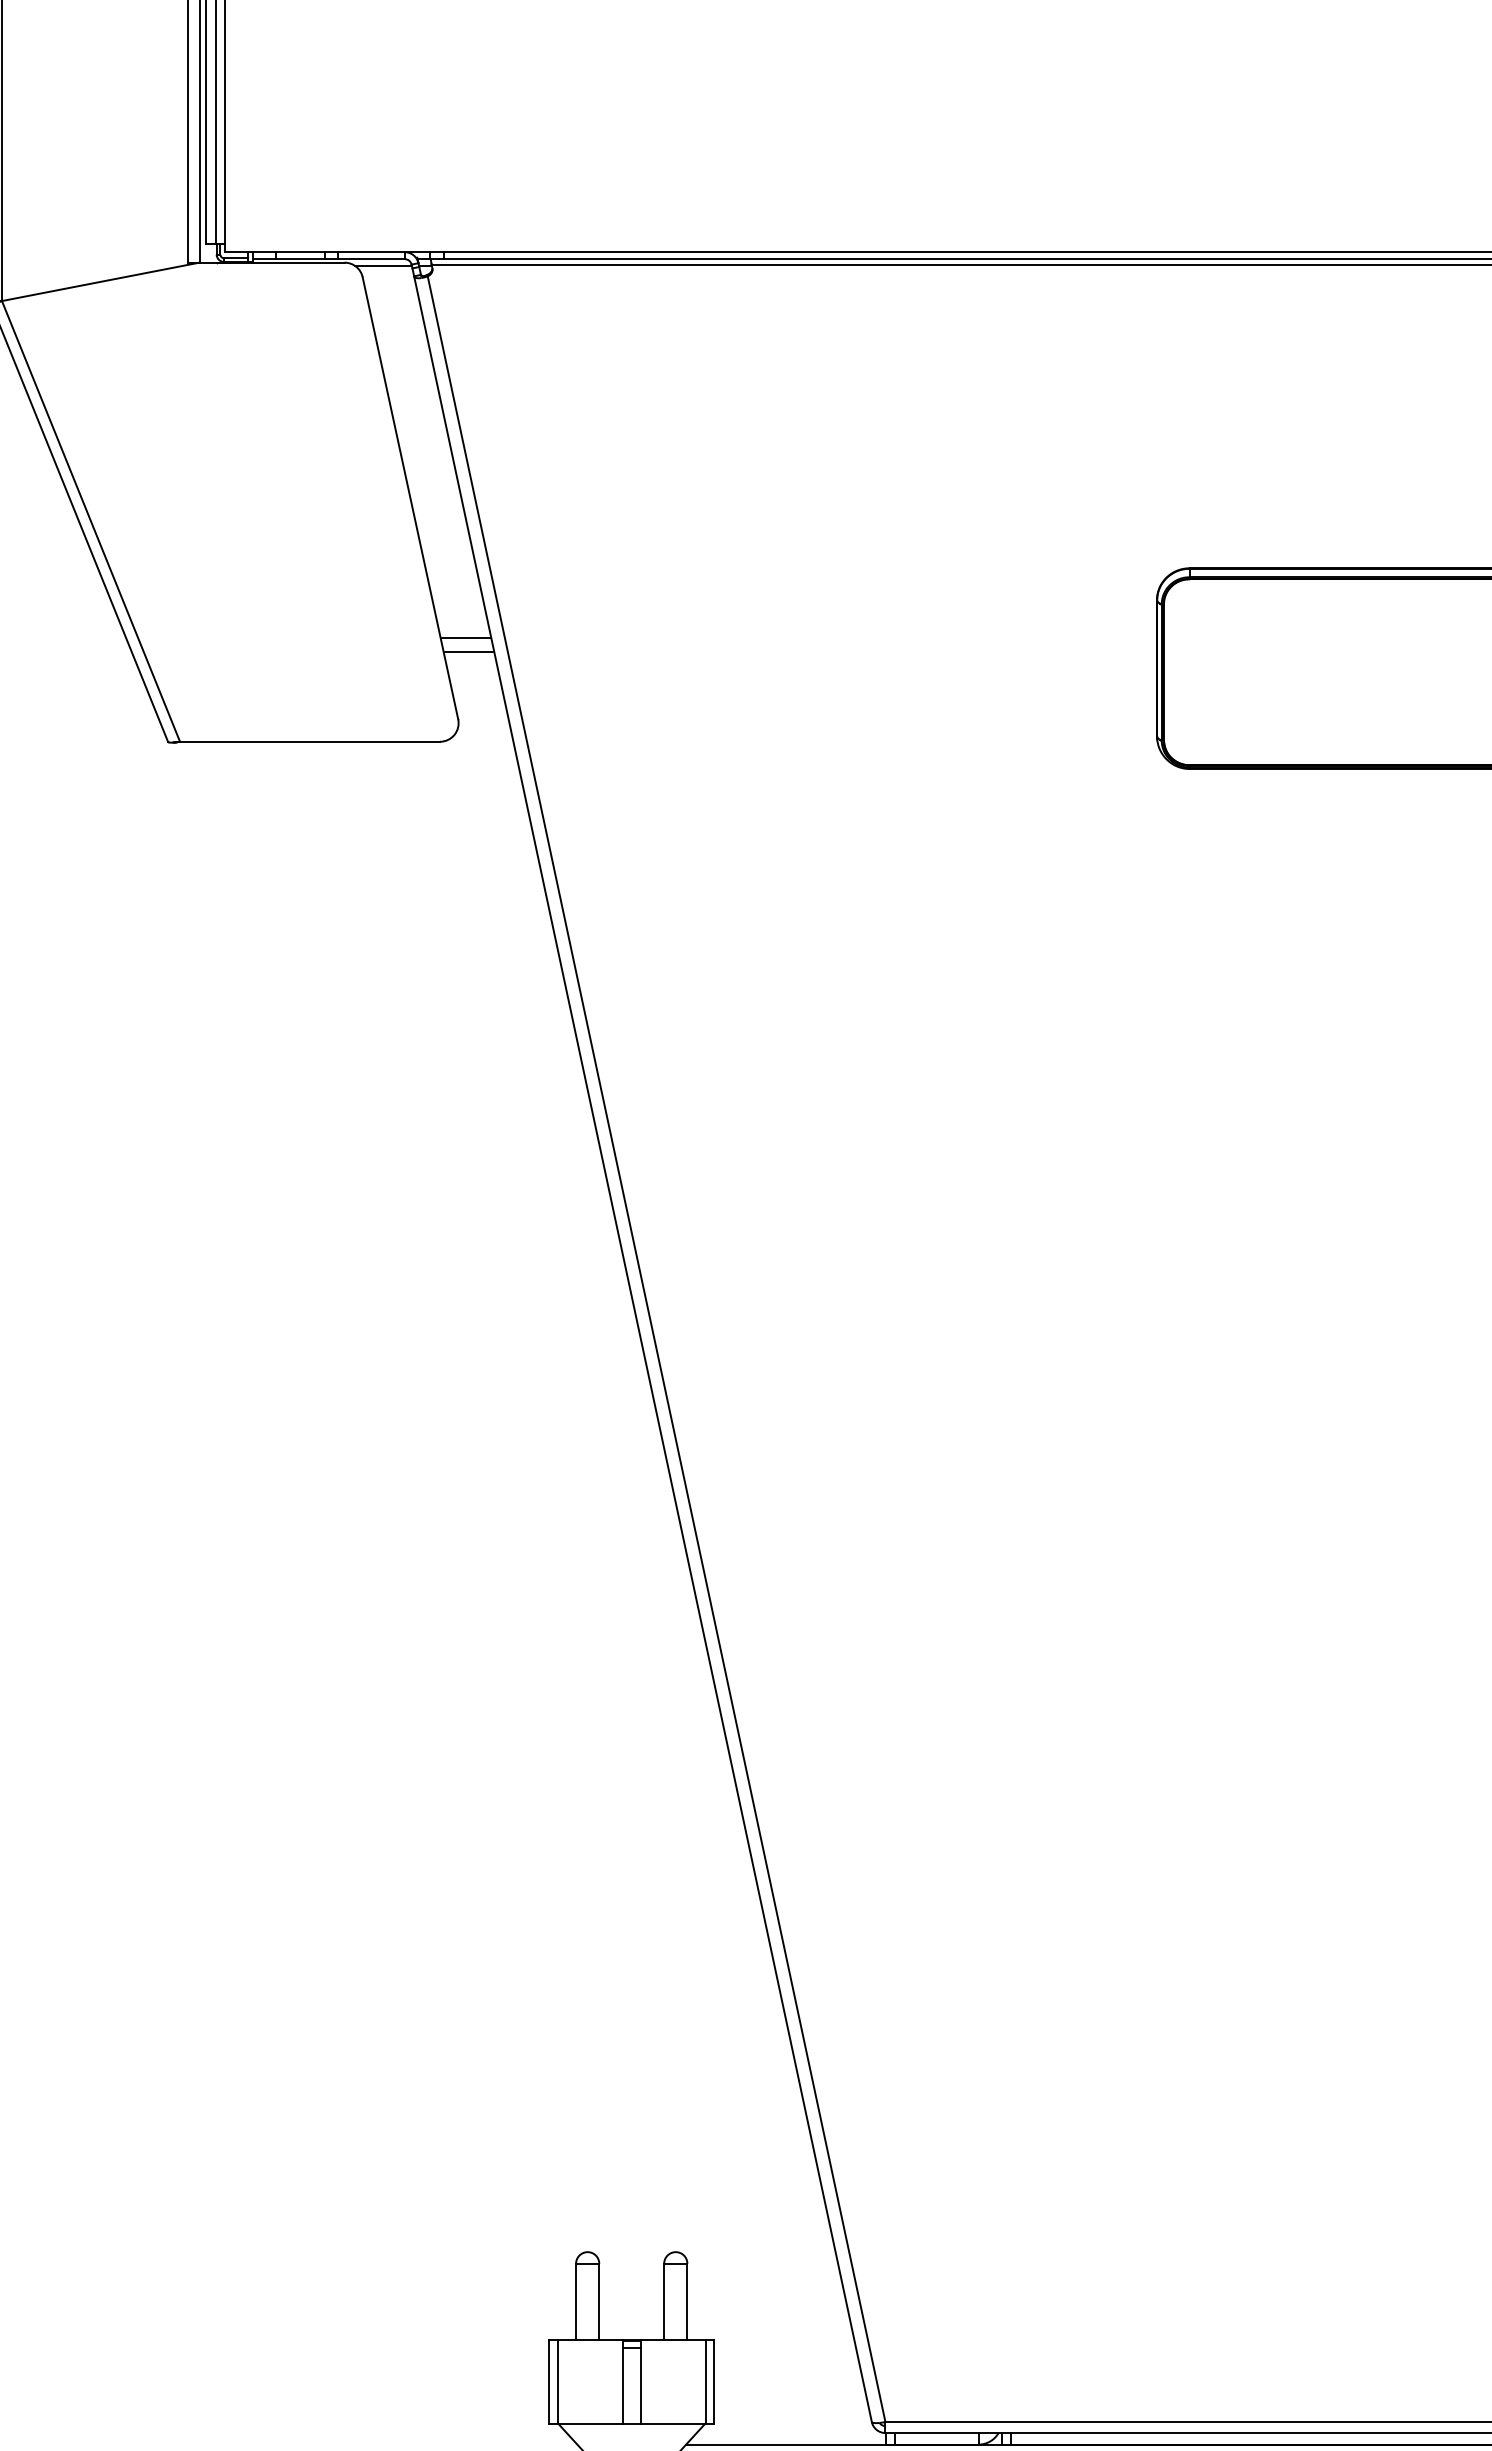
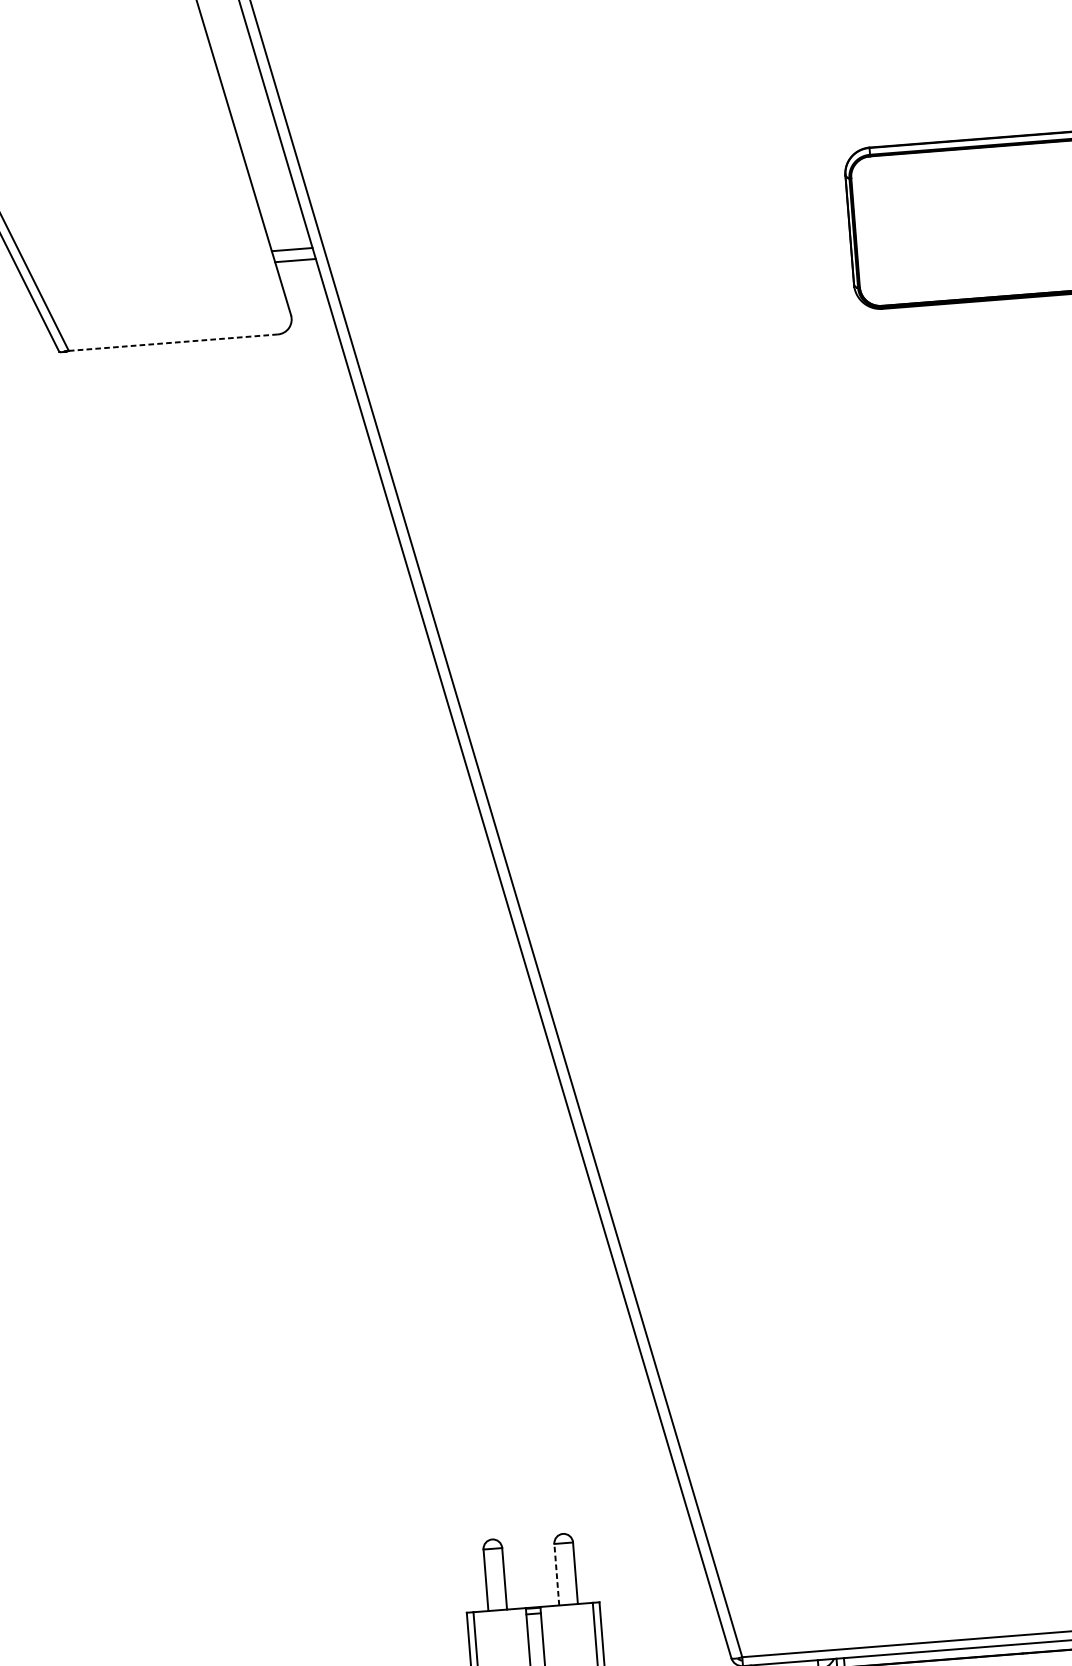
line: (310, 741) -> (173, 342), solid -> dashed
line: (664, 2301) -> (557, 1574), solid -> dashed

